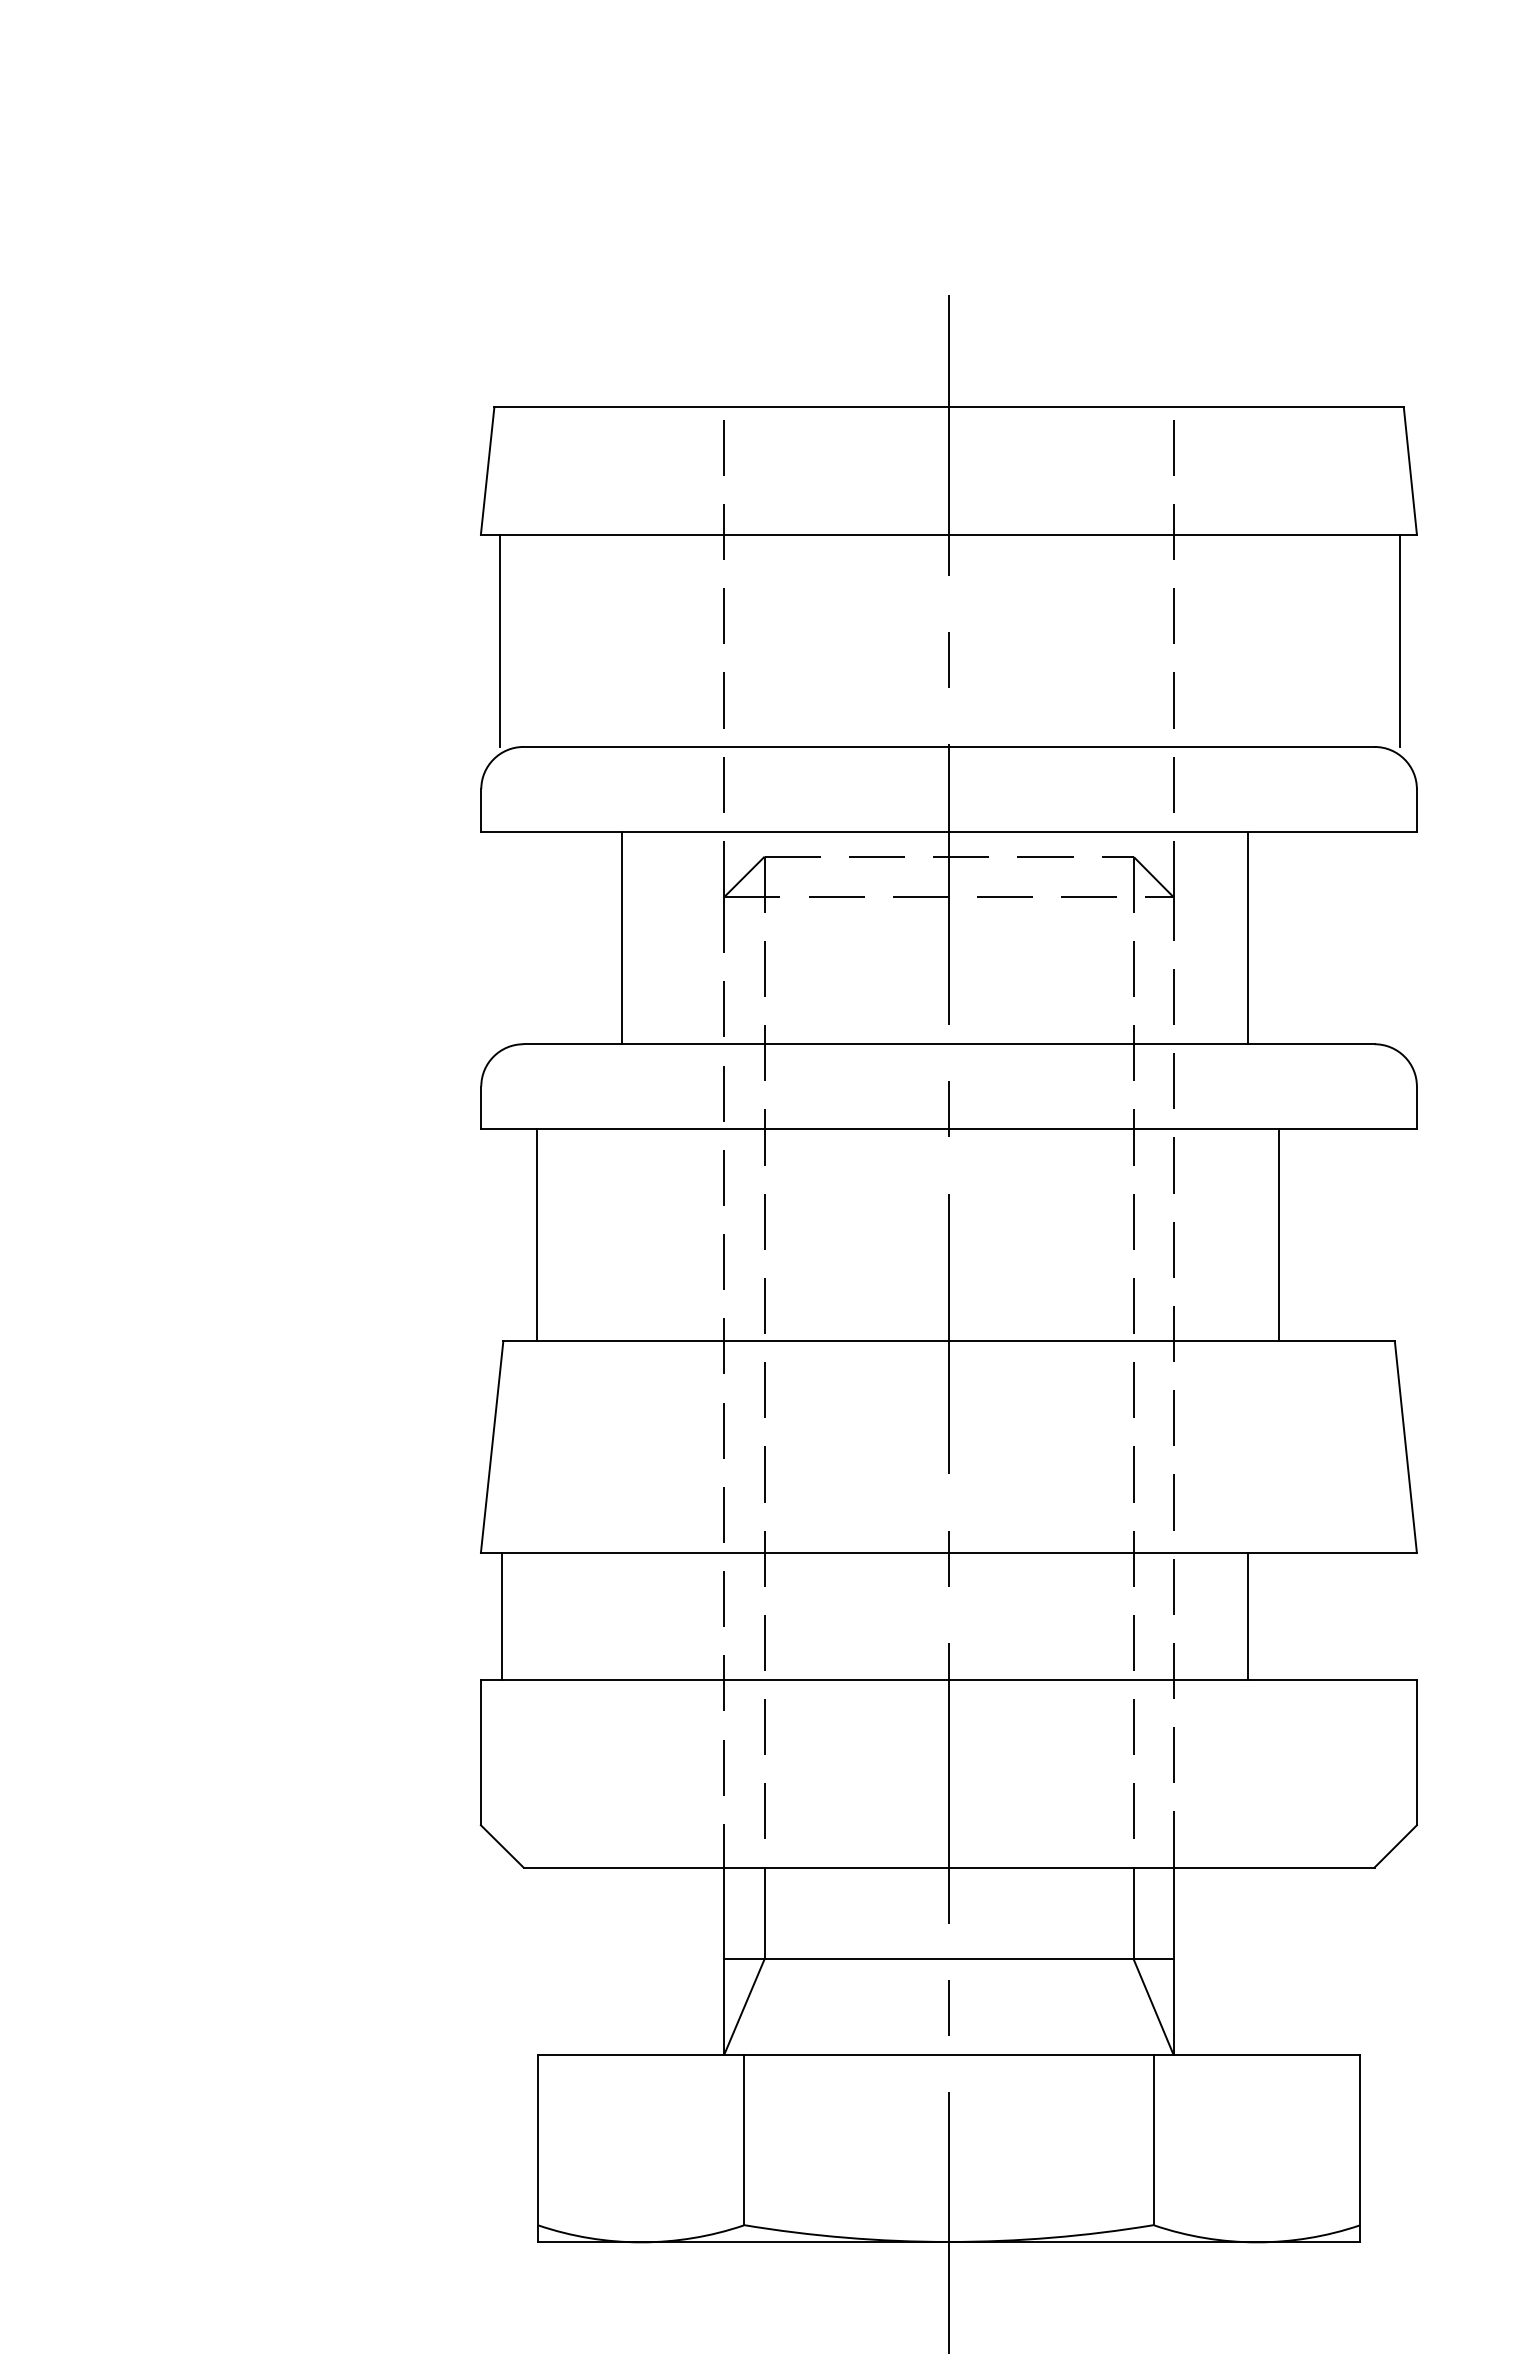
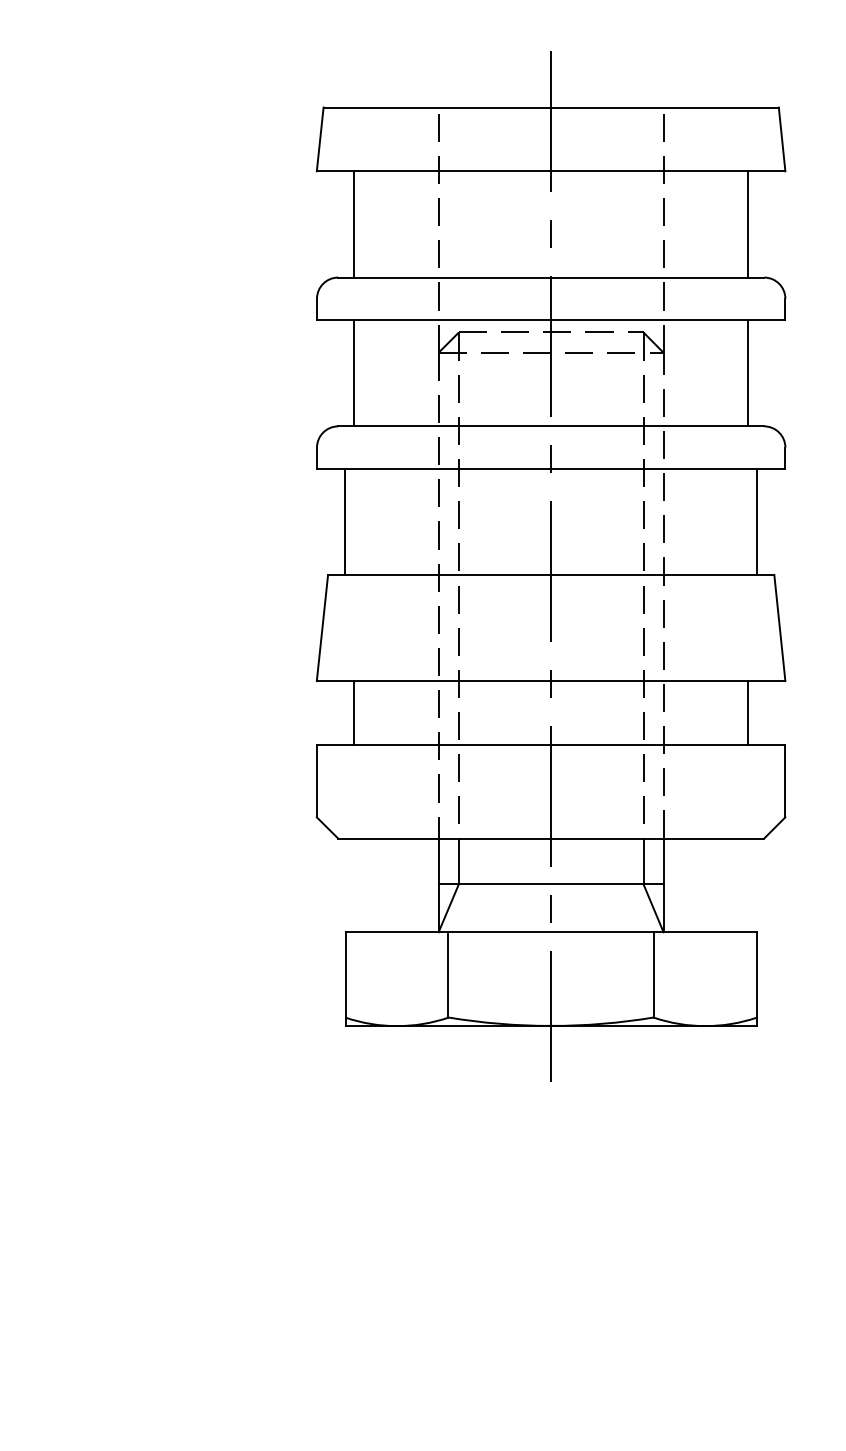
line: (500, 640) -> (354, 224), moved
line: (1399, 640) -> (747, 224), moved
line: (622, 938) -> (354, 373), moved
line: (1247, 938) -> (747, 373), moved
line: (1279, 1234) -> (757, 521), moved
line: (502, 1615) -> (354, 712), moved
line: (1247, 1615) -> (747, 712), moved

